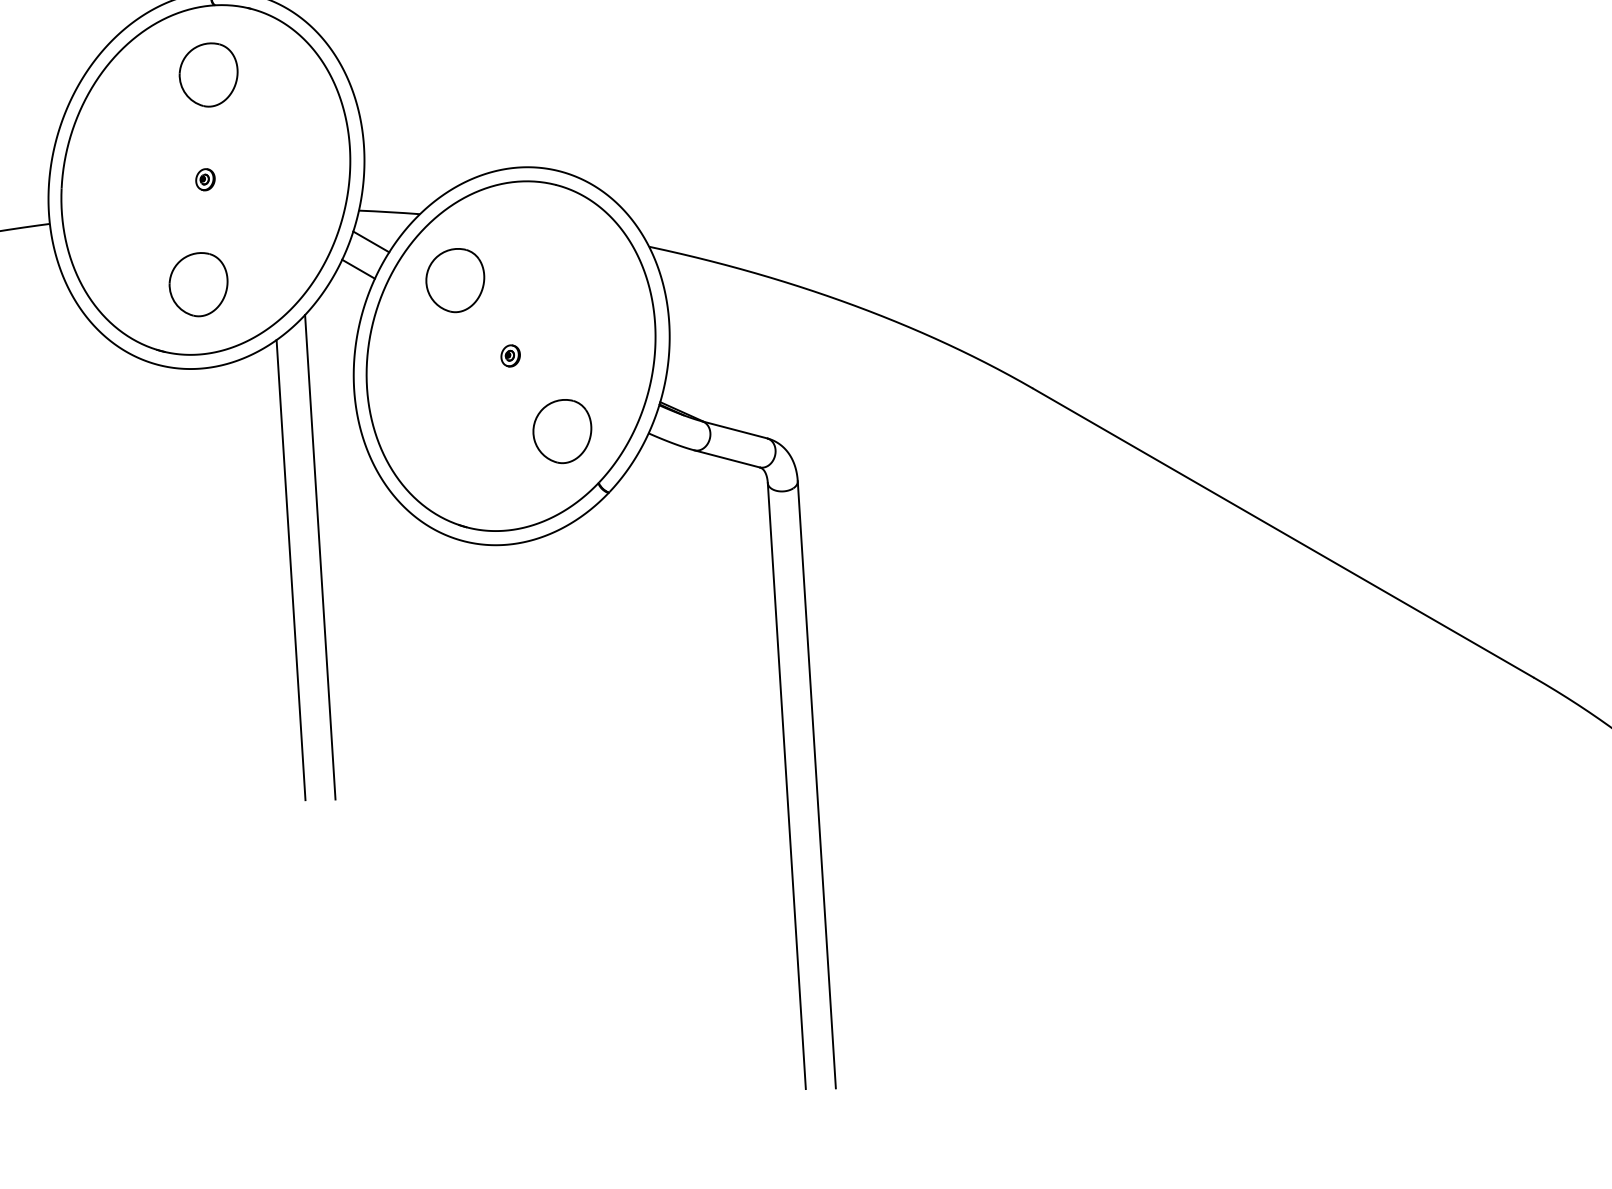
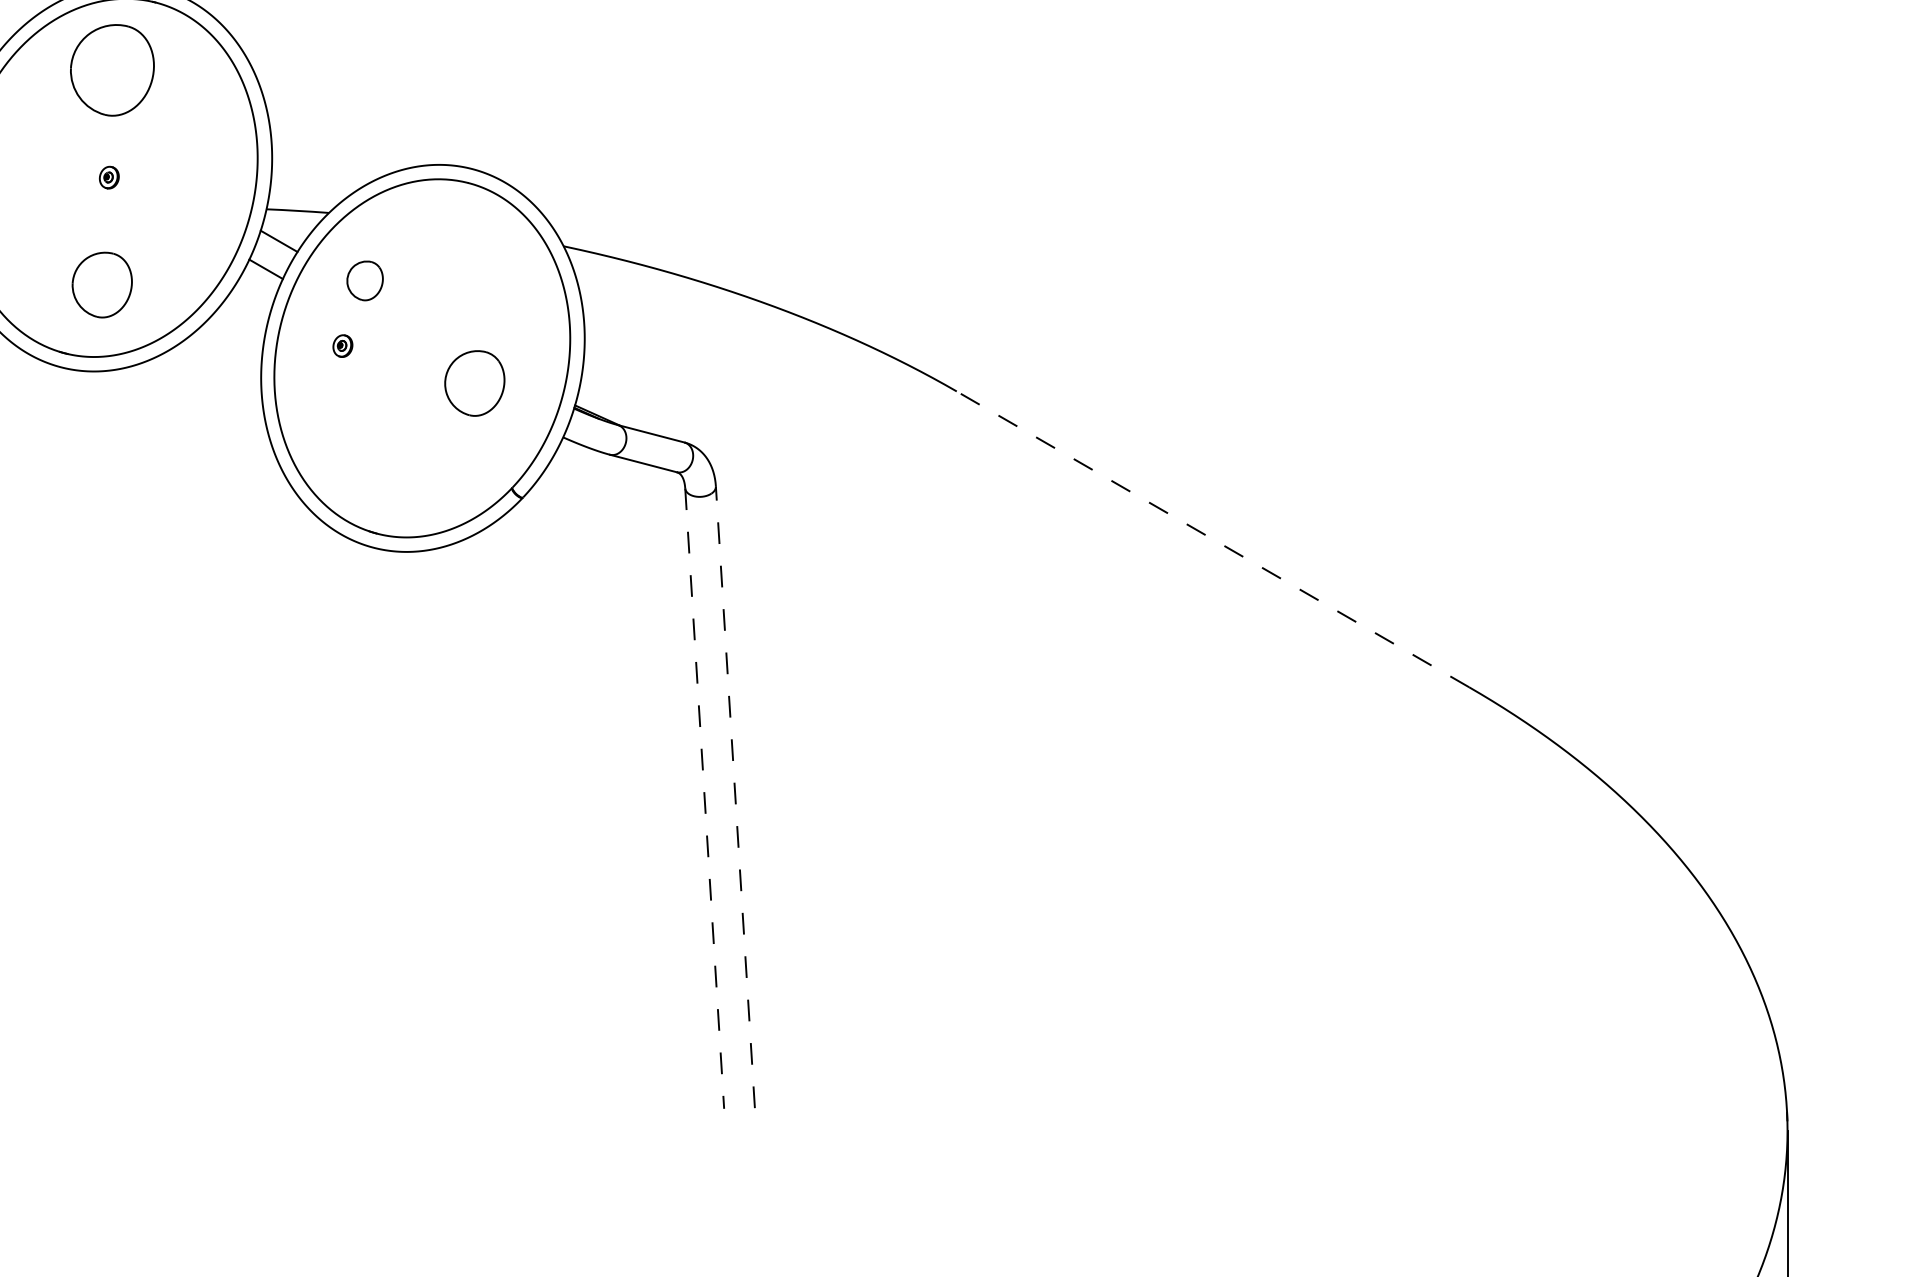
part: (208, 75) -> (112, 70), size x1.4
part: (454, 280) -> (364, 280), size x0.6
part: (510, 355) -> (342, 345), moved
part: (562, 431) -> (474, 383), moved
line: (1282, 533) -> (1212, 539), solid -> dashed
line: (319, 557) -> (226, 564), removed
line: (290, 570) -> (196, 577), removed
line: (816, 784) -> (735, 796), solid -> dashed
line: (786, 785) -> (704, 798), solid -> dashed

